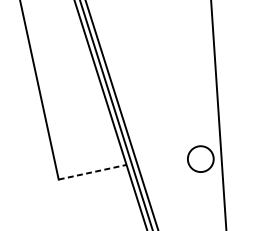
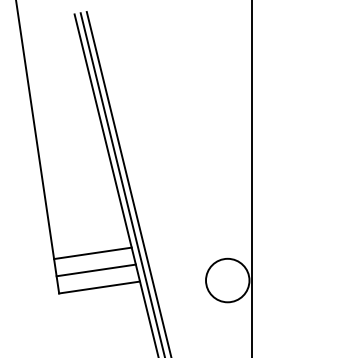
line: (84, 143) -> (92, 253), added
line: (88, 158) -> (95, 270), added
circle: (200, 159) -> (227, 280), size x1.43
line: (92, 172) -> (99, 287), dashed -> solid

